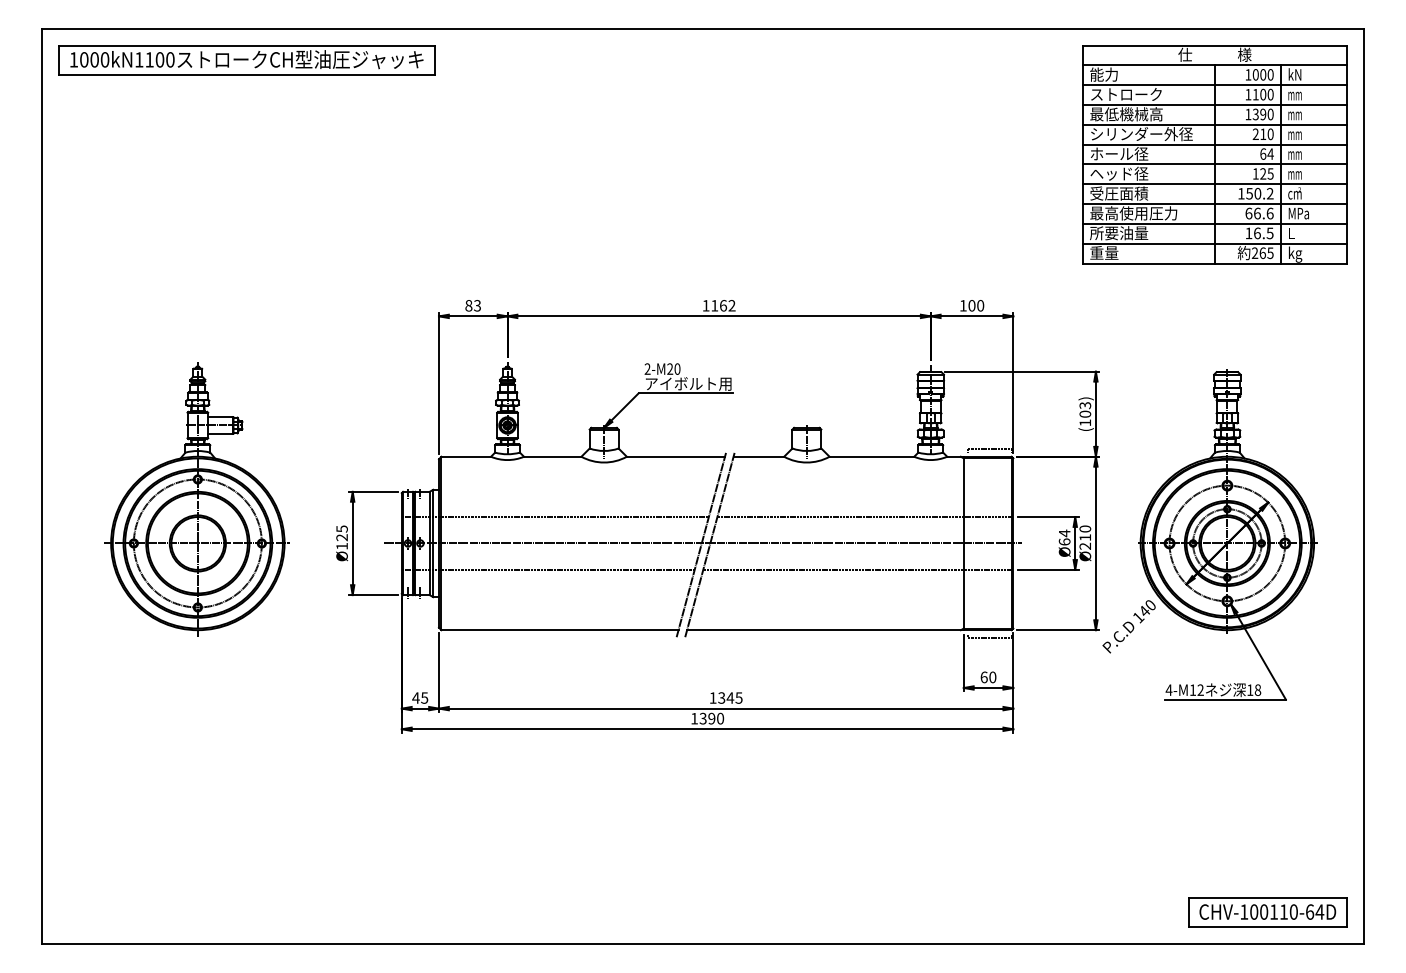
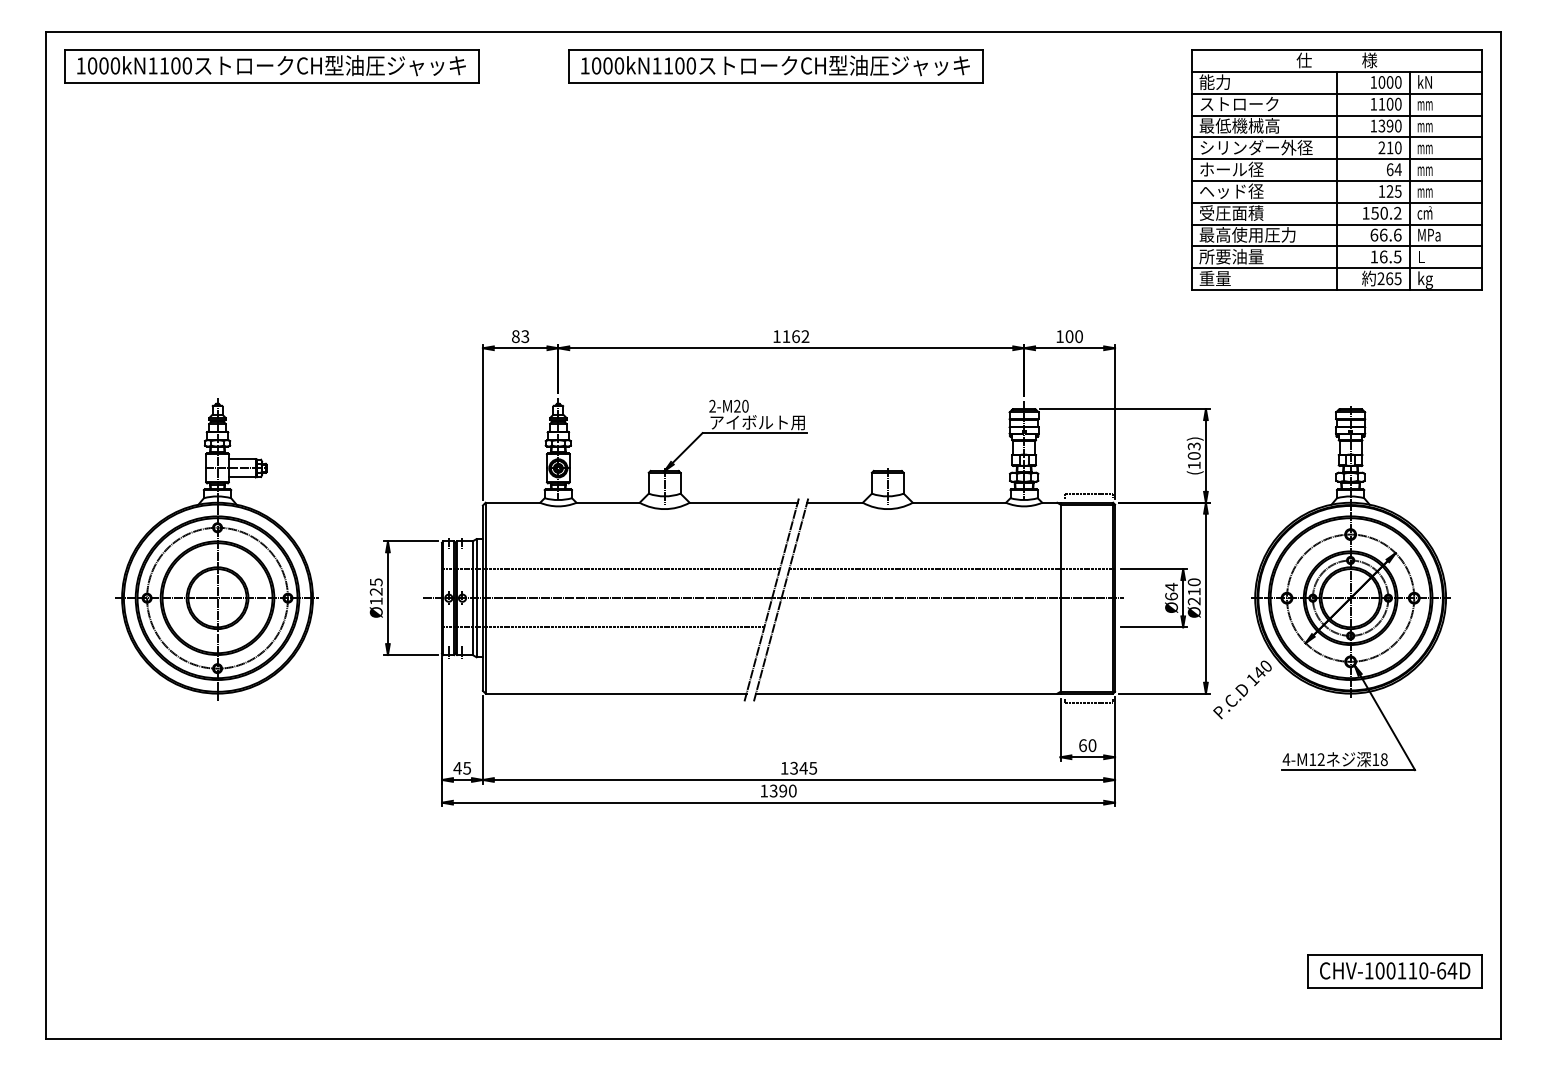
part: (704, 60) -> (775, 66), added
line: (858, 570) -> (944, 627), removed
part: (1267, 912) -> (1394, 971), moved

